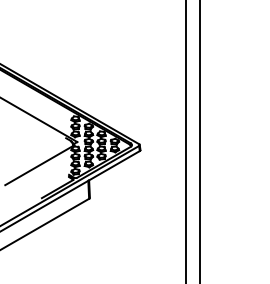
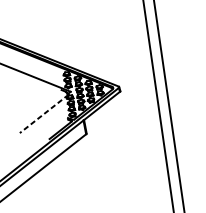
line: (39, 165) -> (44, 114), solid -> dashed

